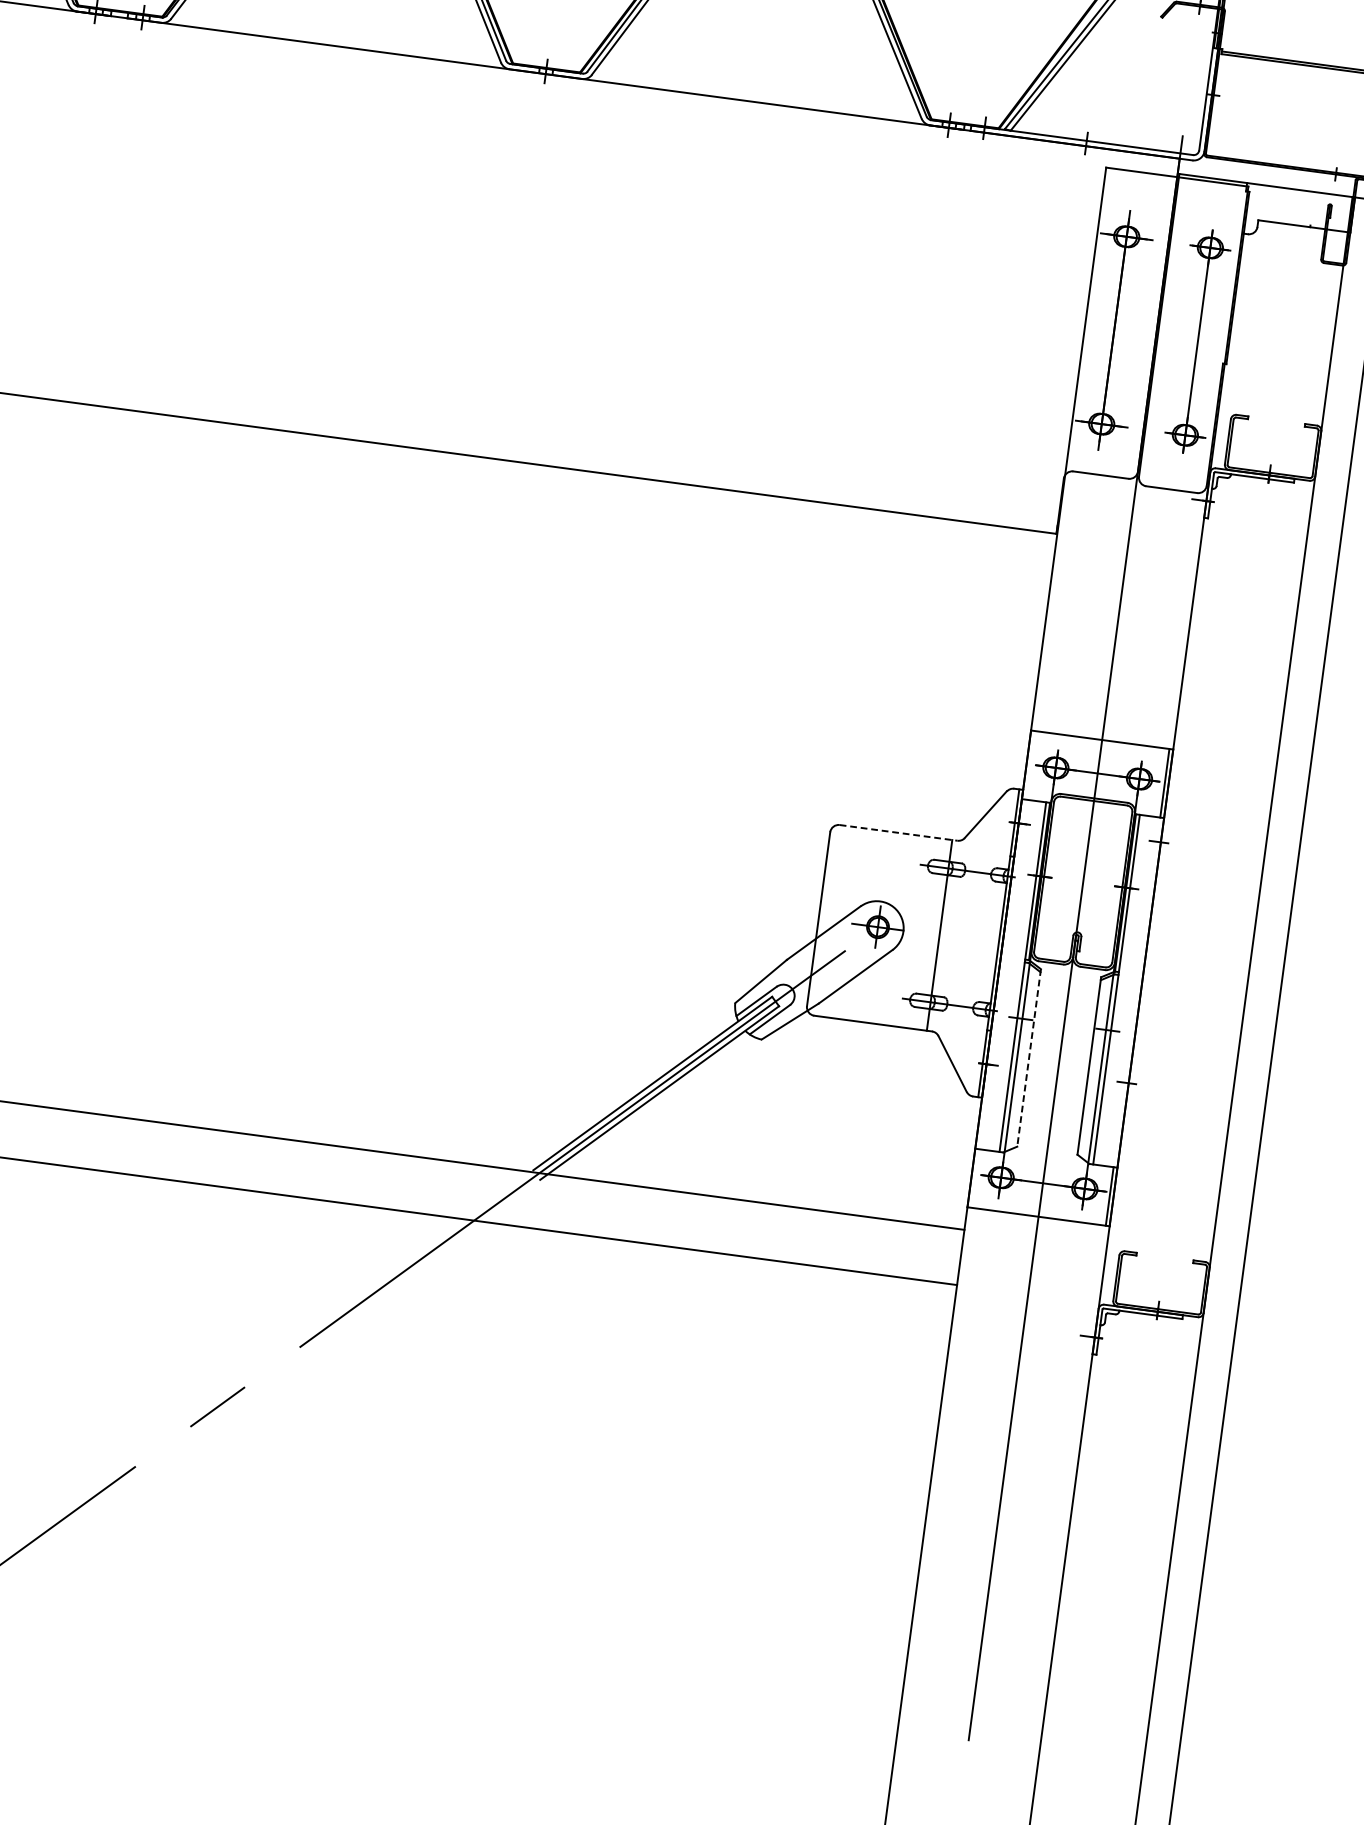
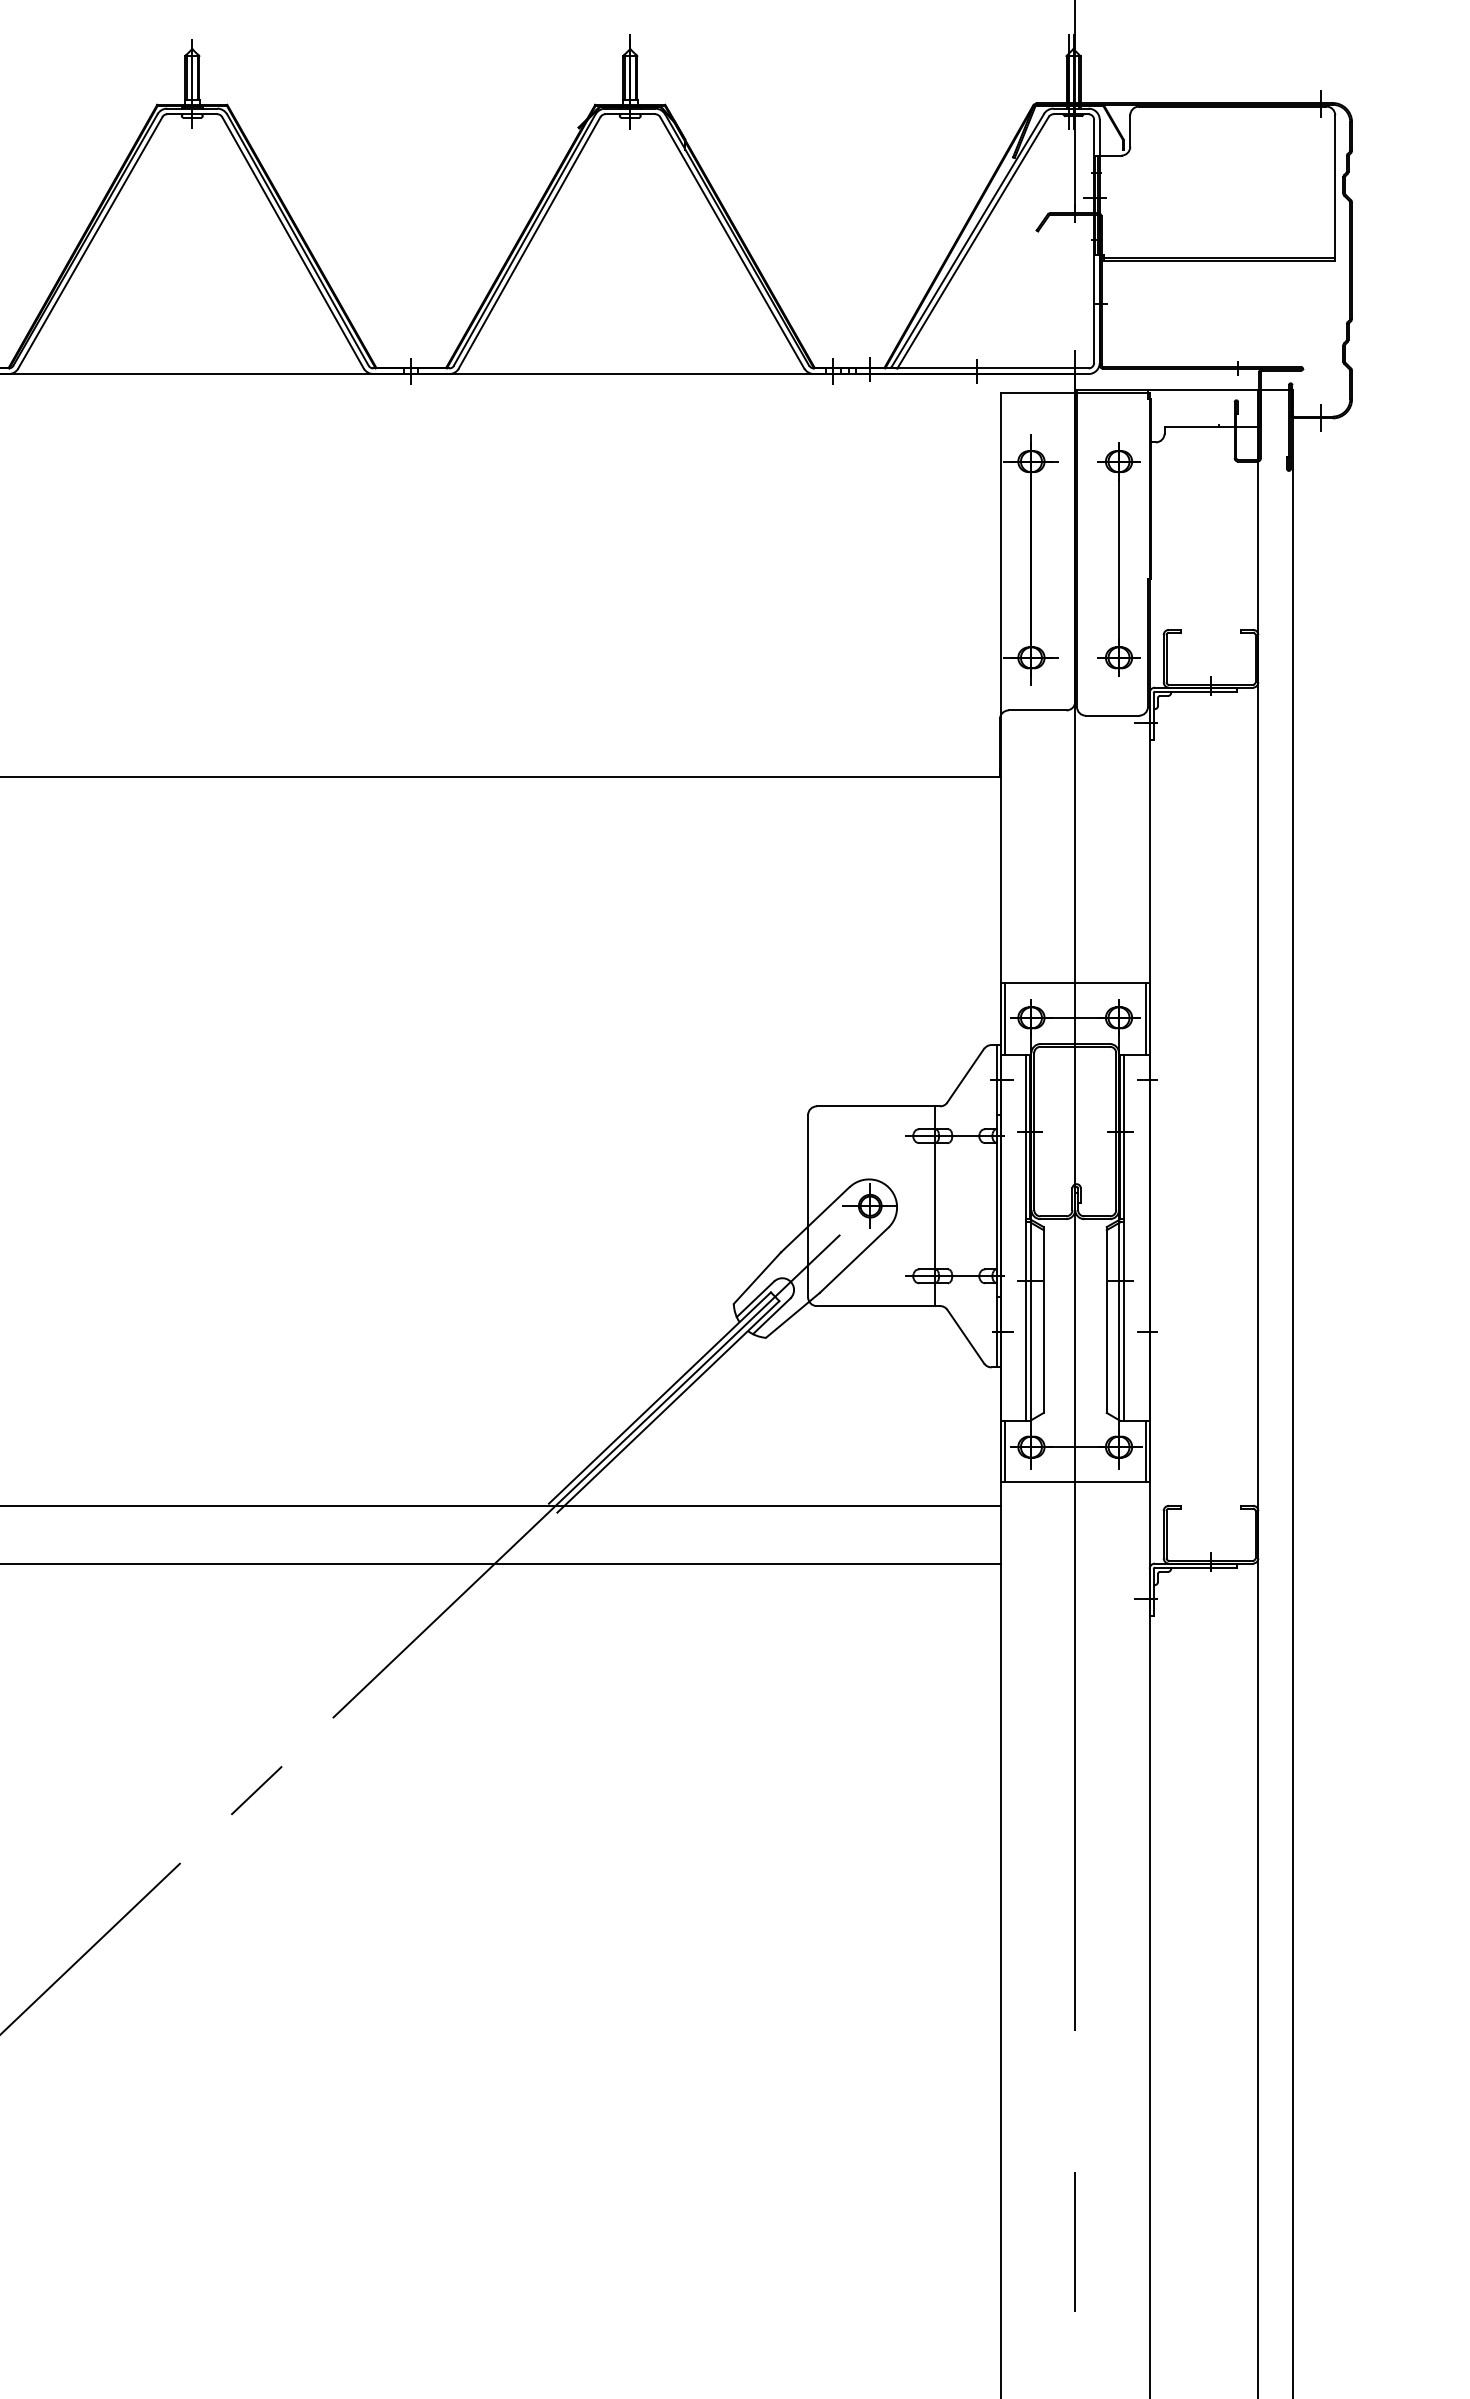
line: (1030, 765) -> (1004, 1018), added
line: (898, 833) -> (878, 1106), dashed -> solid
line: (1028, 1058) -> (1043, 1320), dashed -> solid
line: (974, 1178) -> (1004, 1451), added

